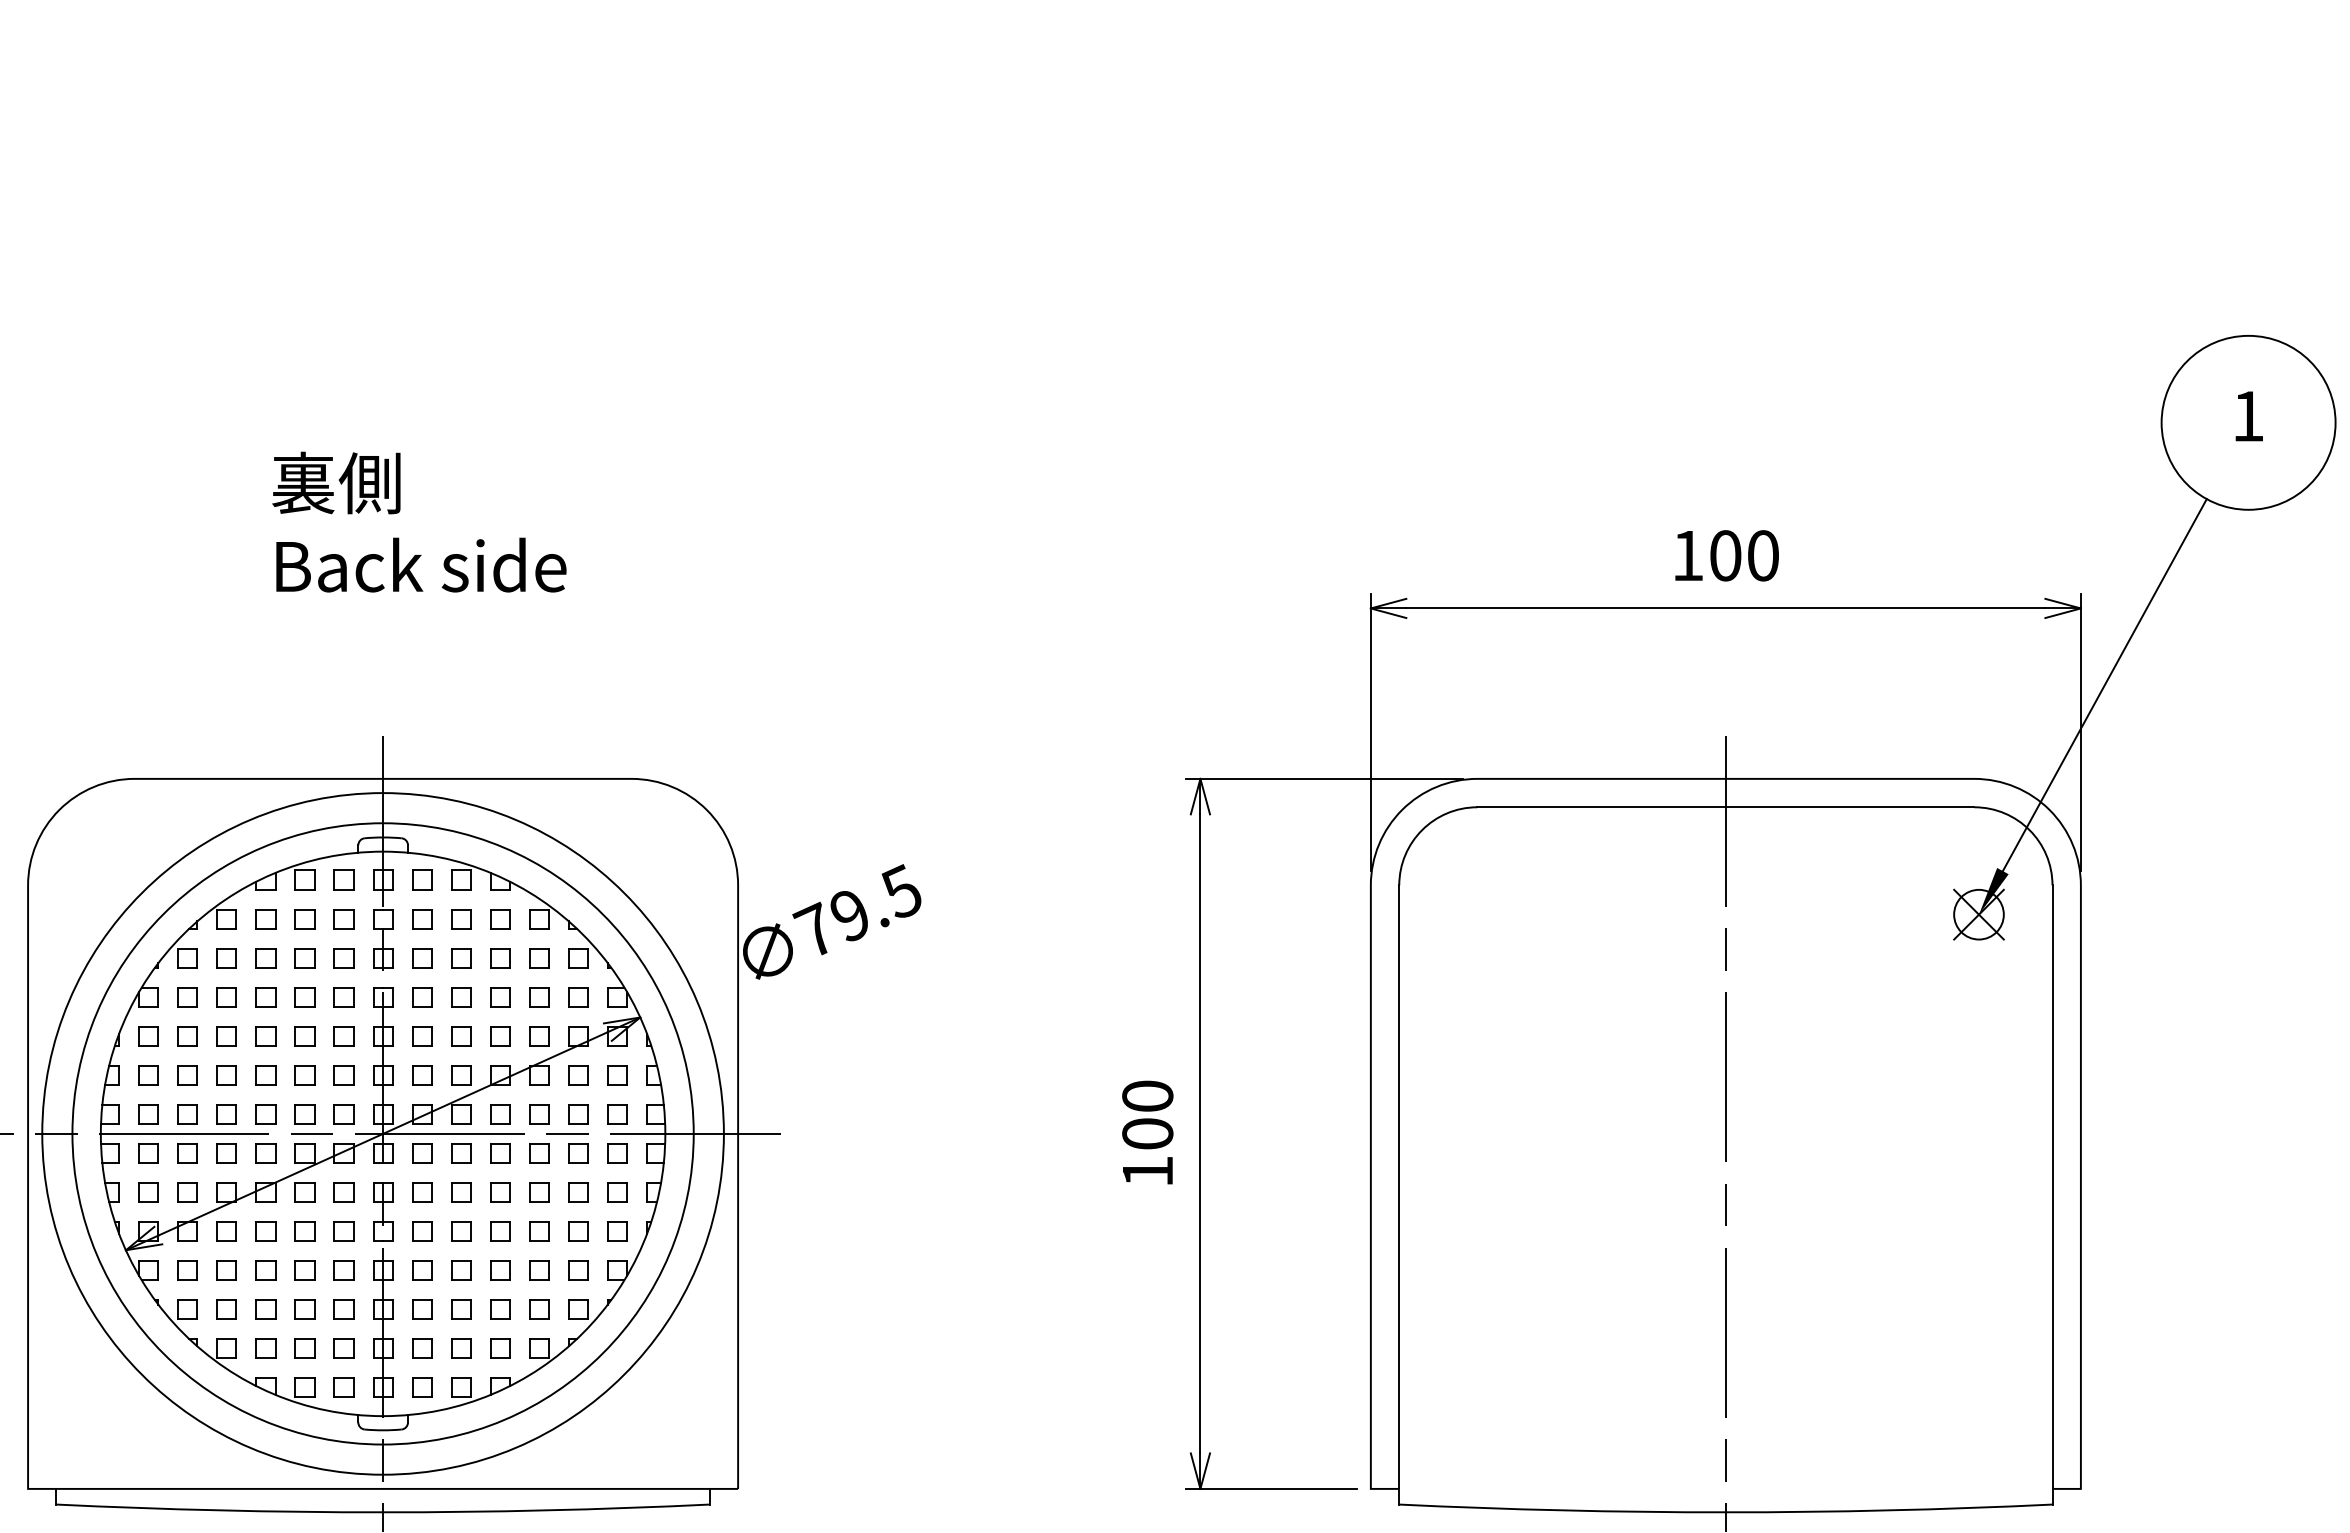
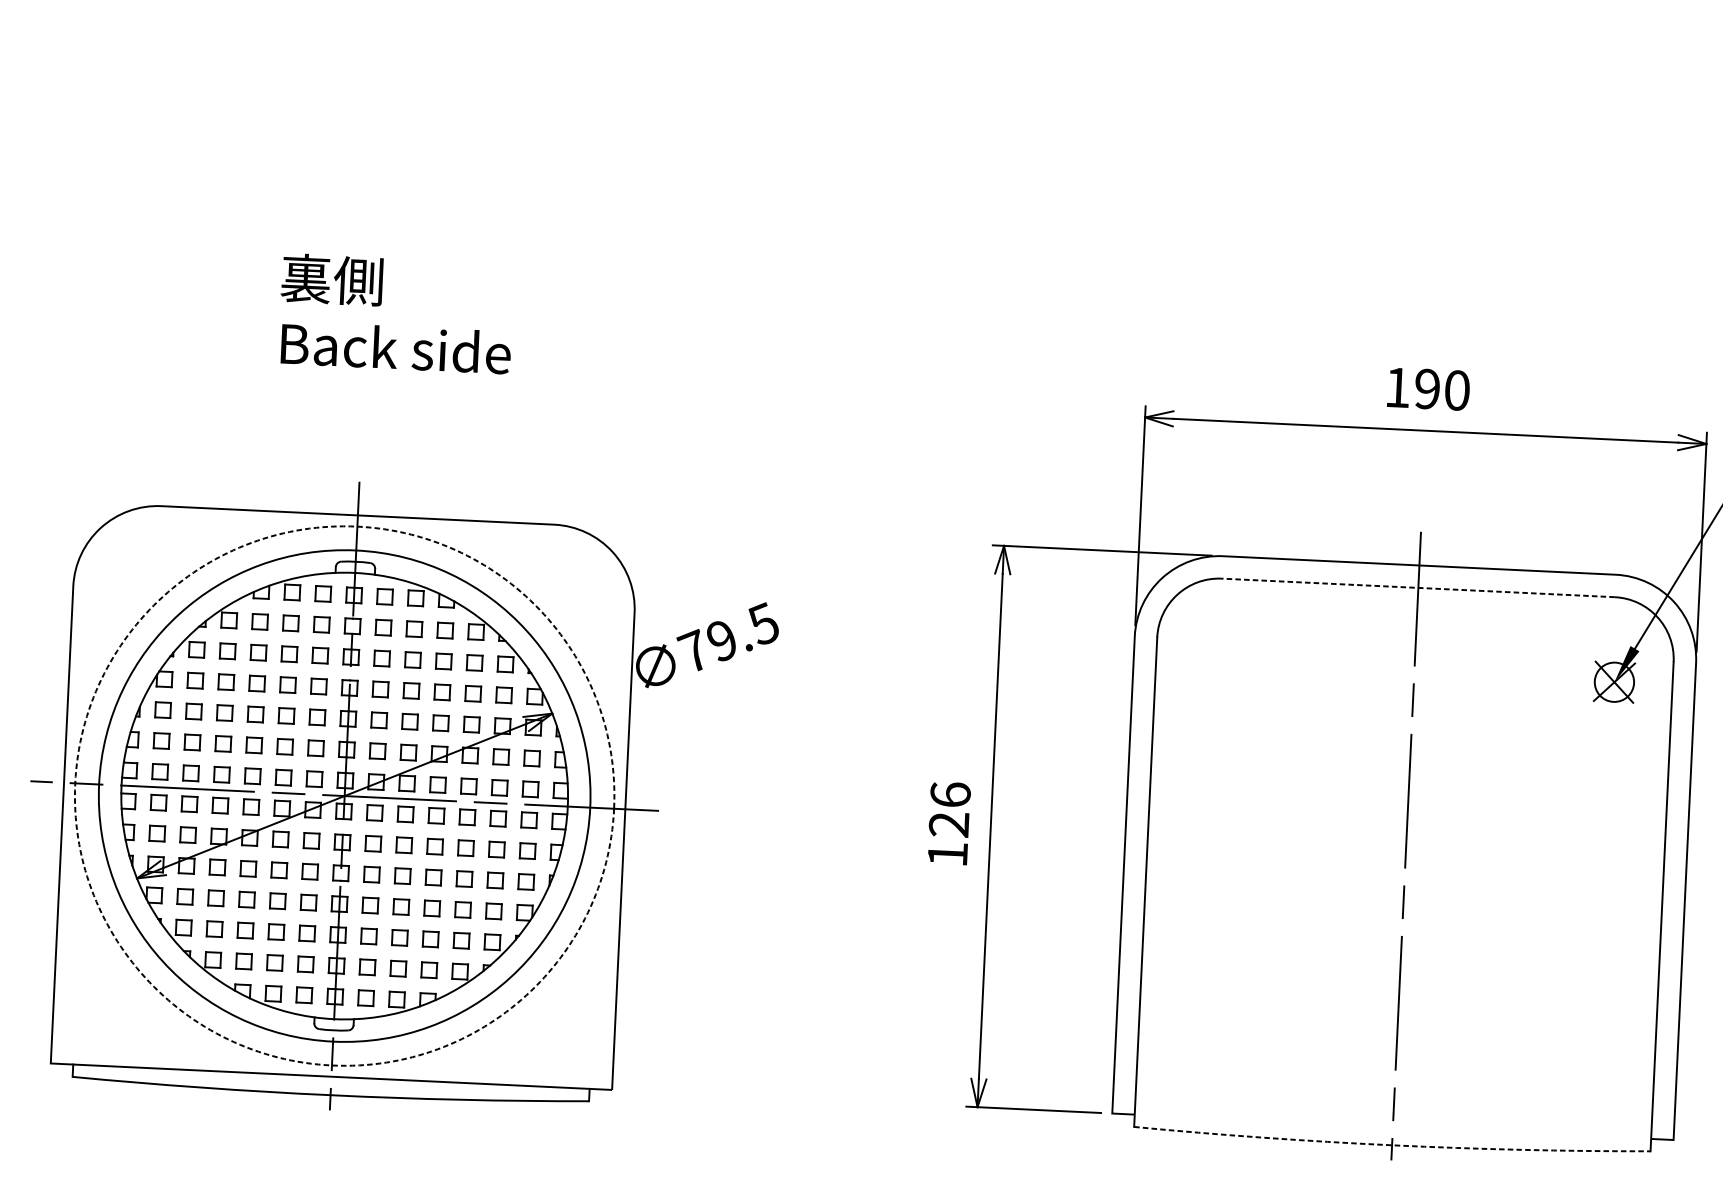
text: (1725, 555) -> (1427, 388), 100 -> 190
line: (1725, 807) -> (1418, 588), solid -> dashed
text: (1147, 1114) -> (949, 809), 100 -> 126
circle: (382, 1133) -> (344, 795), solid -> dashed
arc: (1725, 1512) -> (1391, 1145), solid -> dashed

